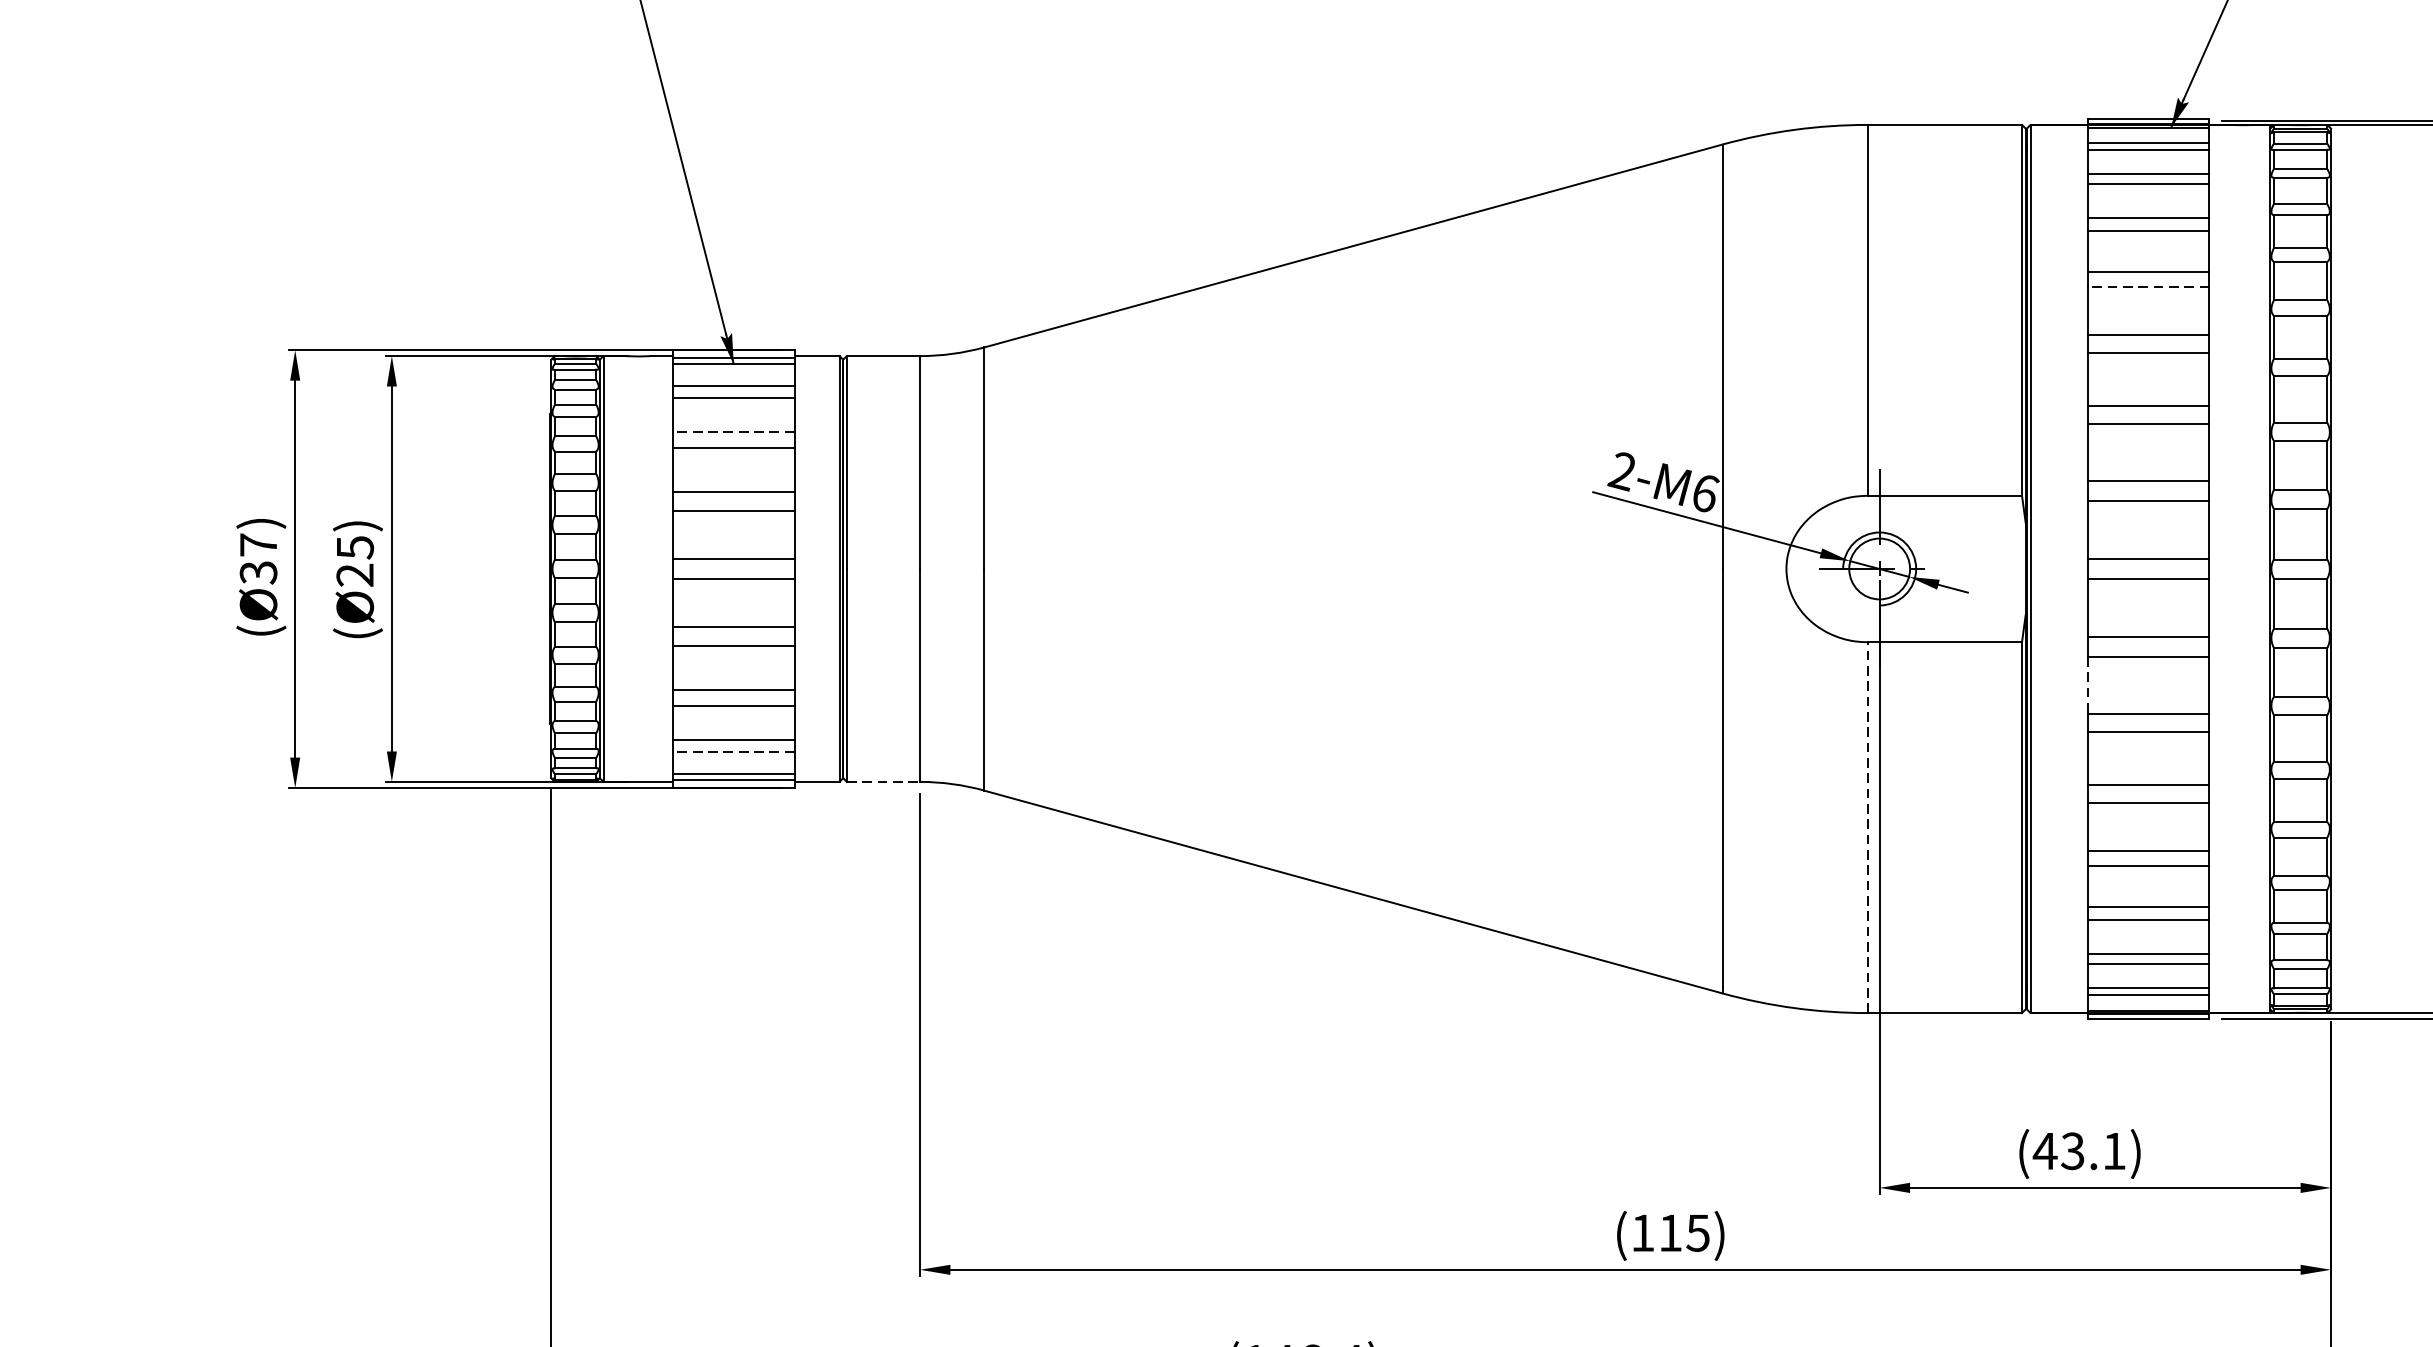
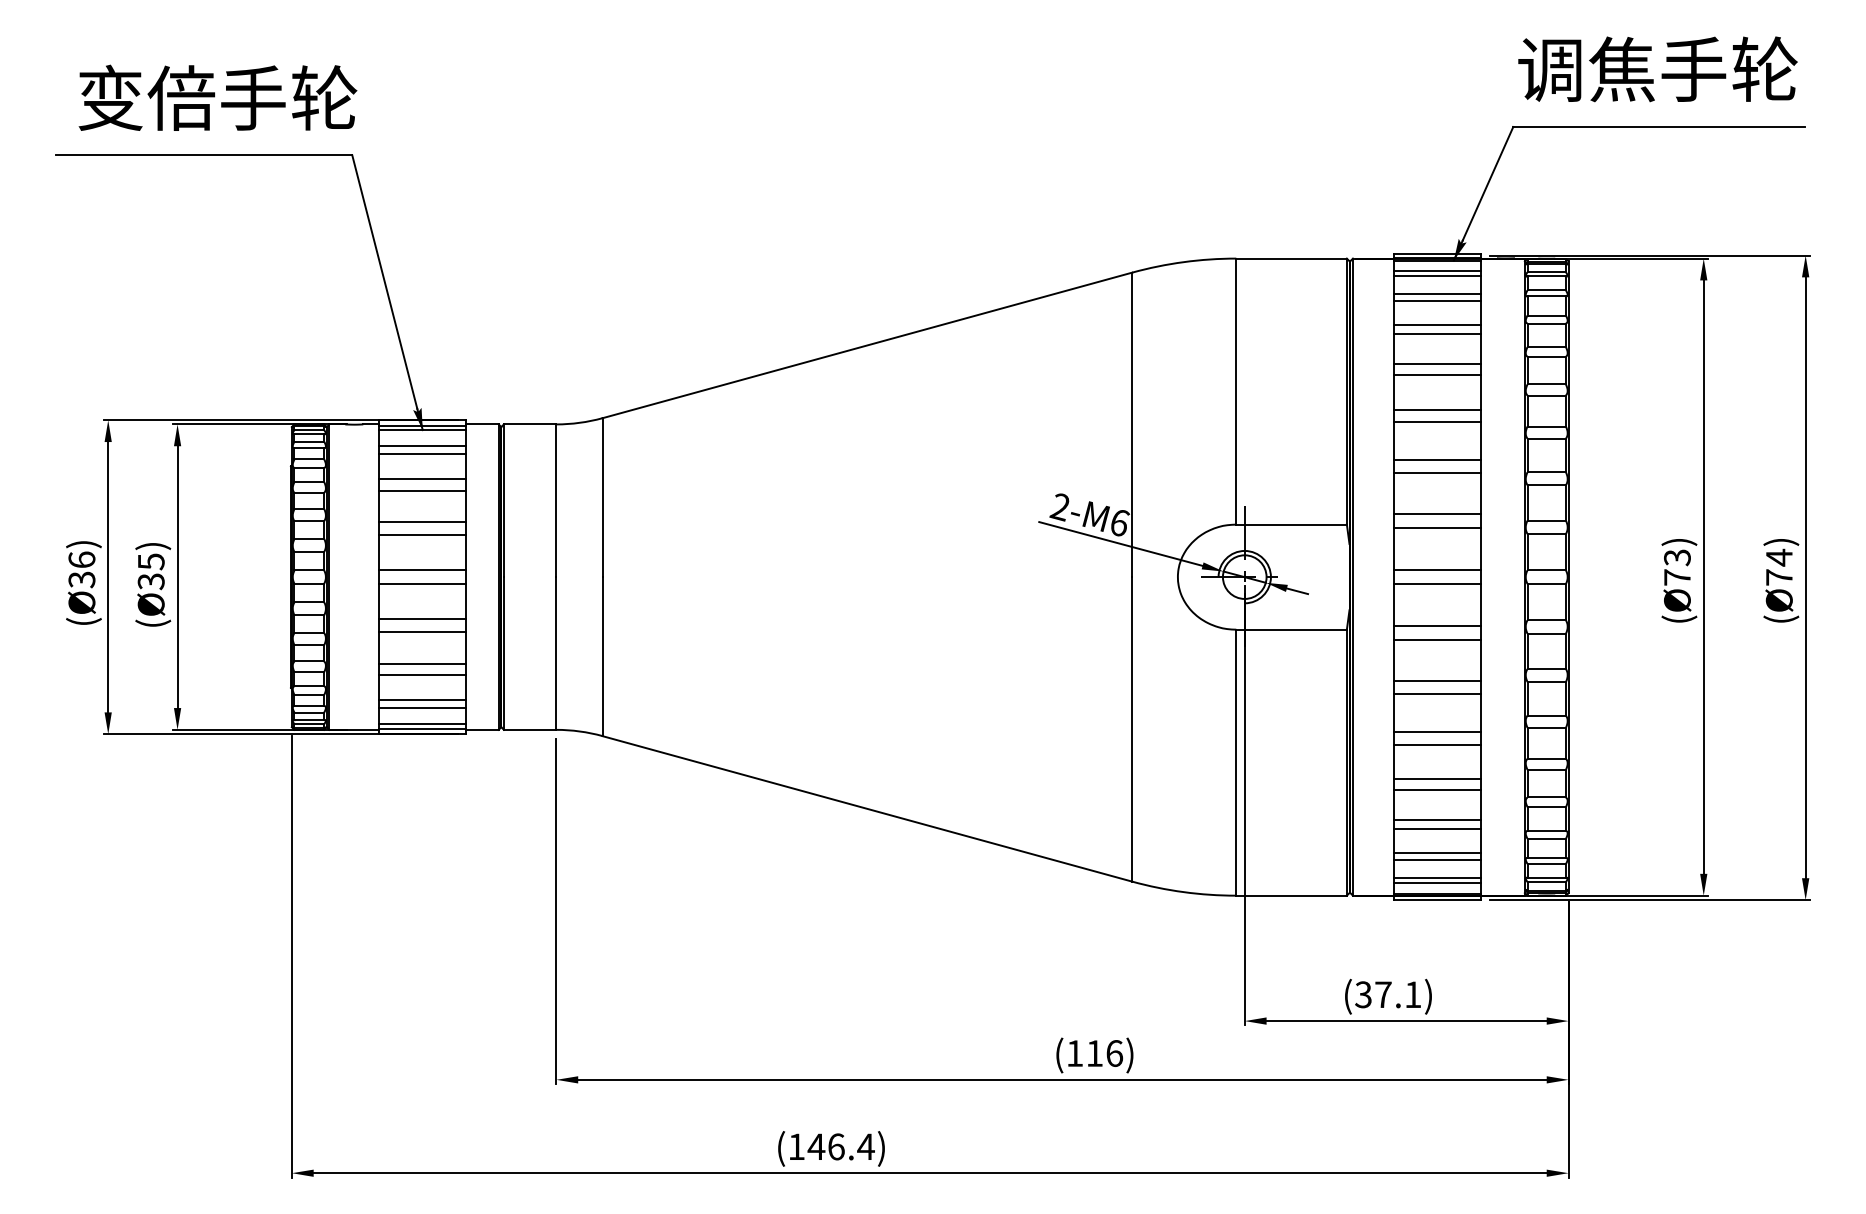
line: (2148, 287) -> (1437, 375), dashed -> solid
line: (733, 432) -> (422, 479), dashed -> solid
text: (257, 544) -> (81, 559), (Ø37) -> (Ø36)
text: (355, 575) -> (151, 581), (Ø25) -> (Ø35)
line: (2088, 686) -> (1394, 661), dashed -> solid
line: (733, 752) -> (422, 708), dashed -> solid
line: (883, 781) -> (530, 729), dashed -> solid
line: (1868, 827) -> (1236, 762), dashed -> solid
text: (2057, 1150) -> (1372, 994), (43.1) -> (37.1)
text: (1698, 1233) -> (1114, 1053), (115) -> (116)

